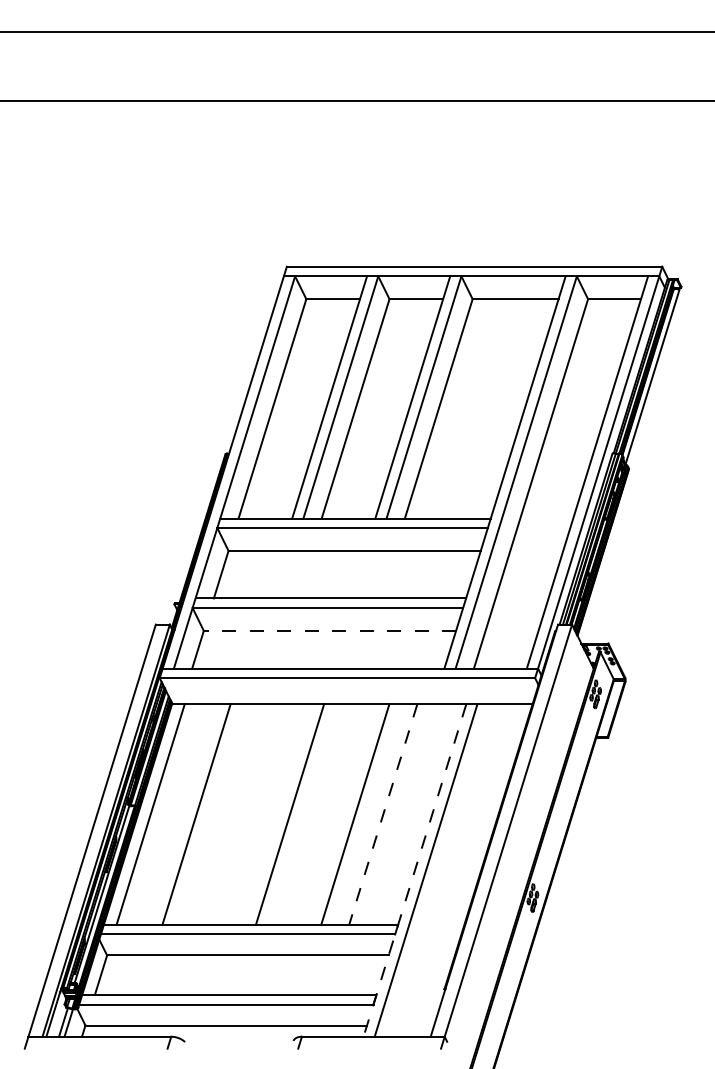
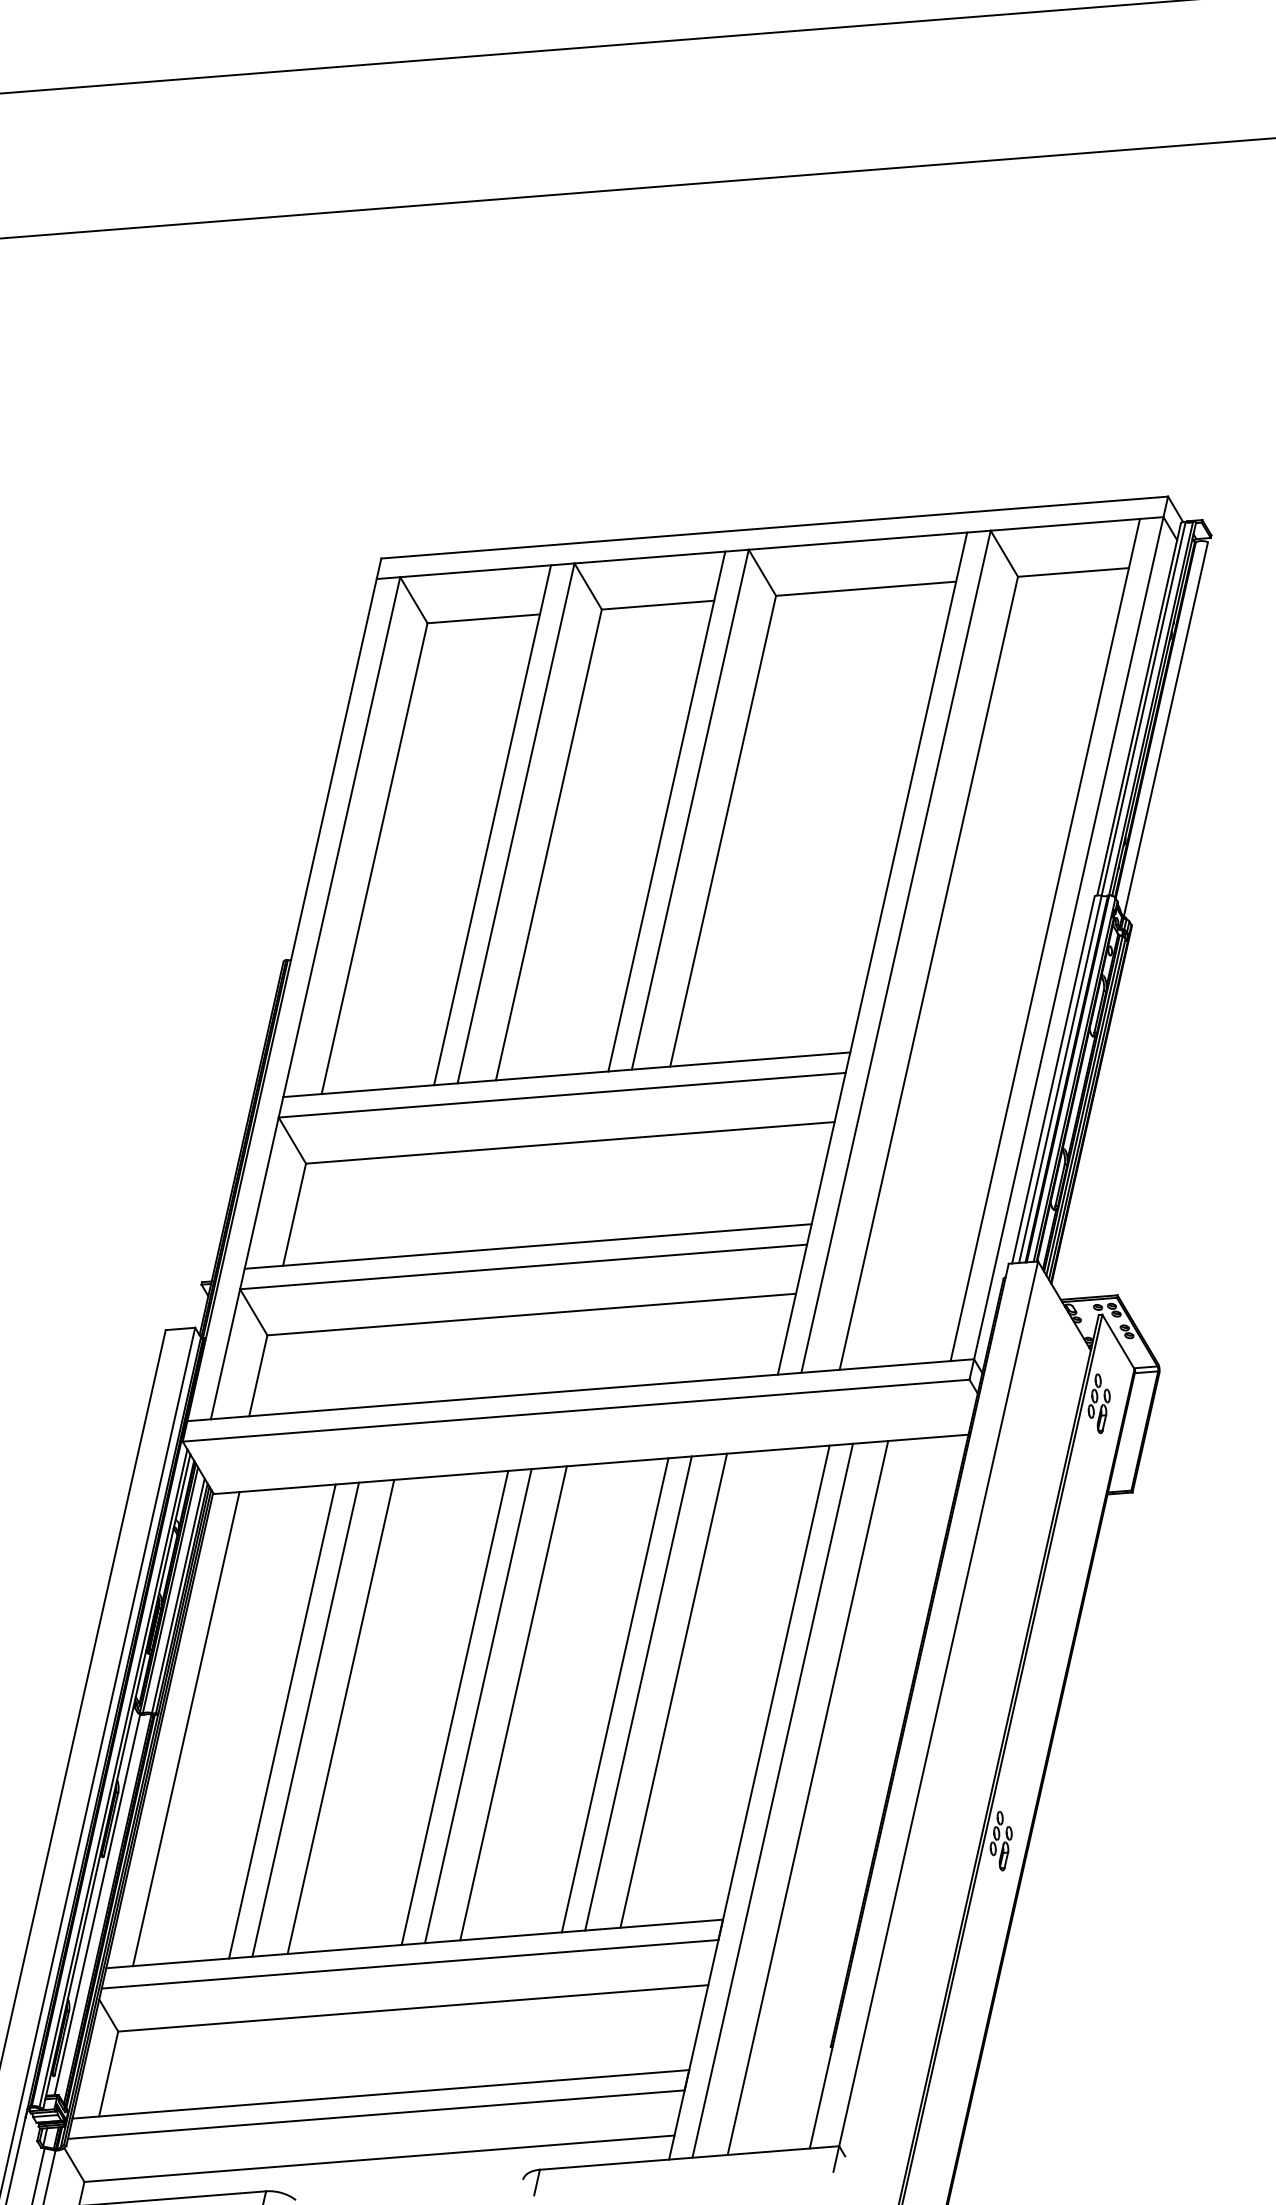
line: (329, 630) -> (530, 1313), dashed -> solid
line: (207, 814) -> (305, 1719), added
line: (224, 814) -> (340, 1716), added
line: (278, 814) -> (454, 1707), added
line: (306, 814) -> (512, 1703), added
line: (366, 814) -> (638, 1693), added
line: (383, 814) -> (674, 1690), dashed -> solid
line: (414, 870) -> (748, 1802), dashed -> solid
line: (442, 870) -> (807, 1798), added

